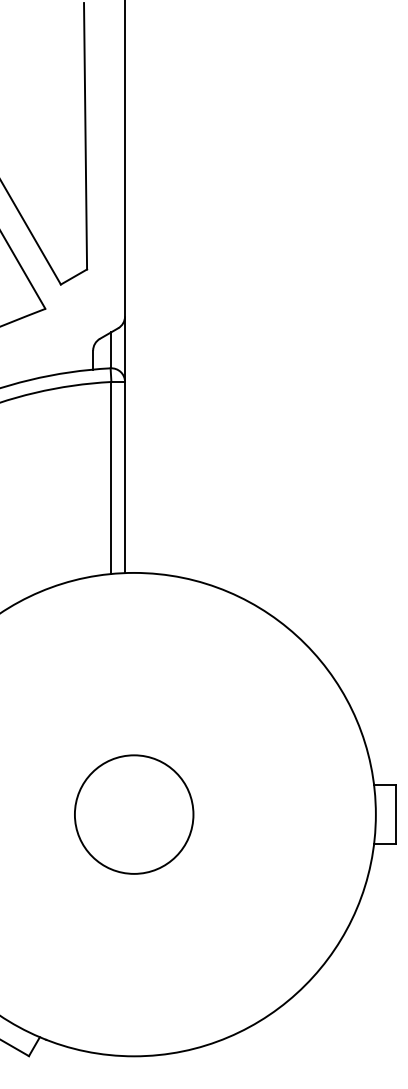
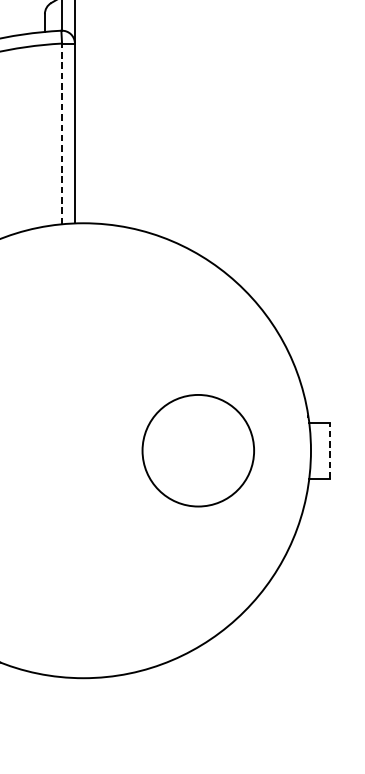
line: (111, 477) -> (62, 133), solid -> dashed
circle: (134, 814) -> (198, 450), moved
line: (395, 814) -> (329, 450), solid -> dashed

